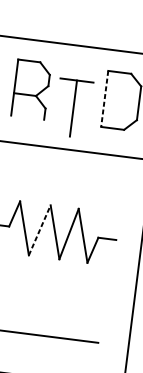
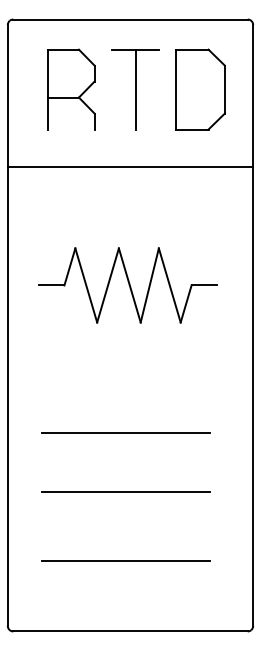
line: (104, 98) -> (175, 89), dashed -> solid
part: (73, 108) -> (135, 89), moved
line: (40, 230) -> (108, 285), dashed -> solid

